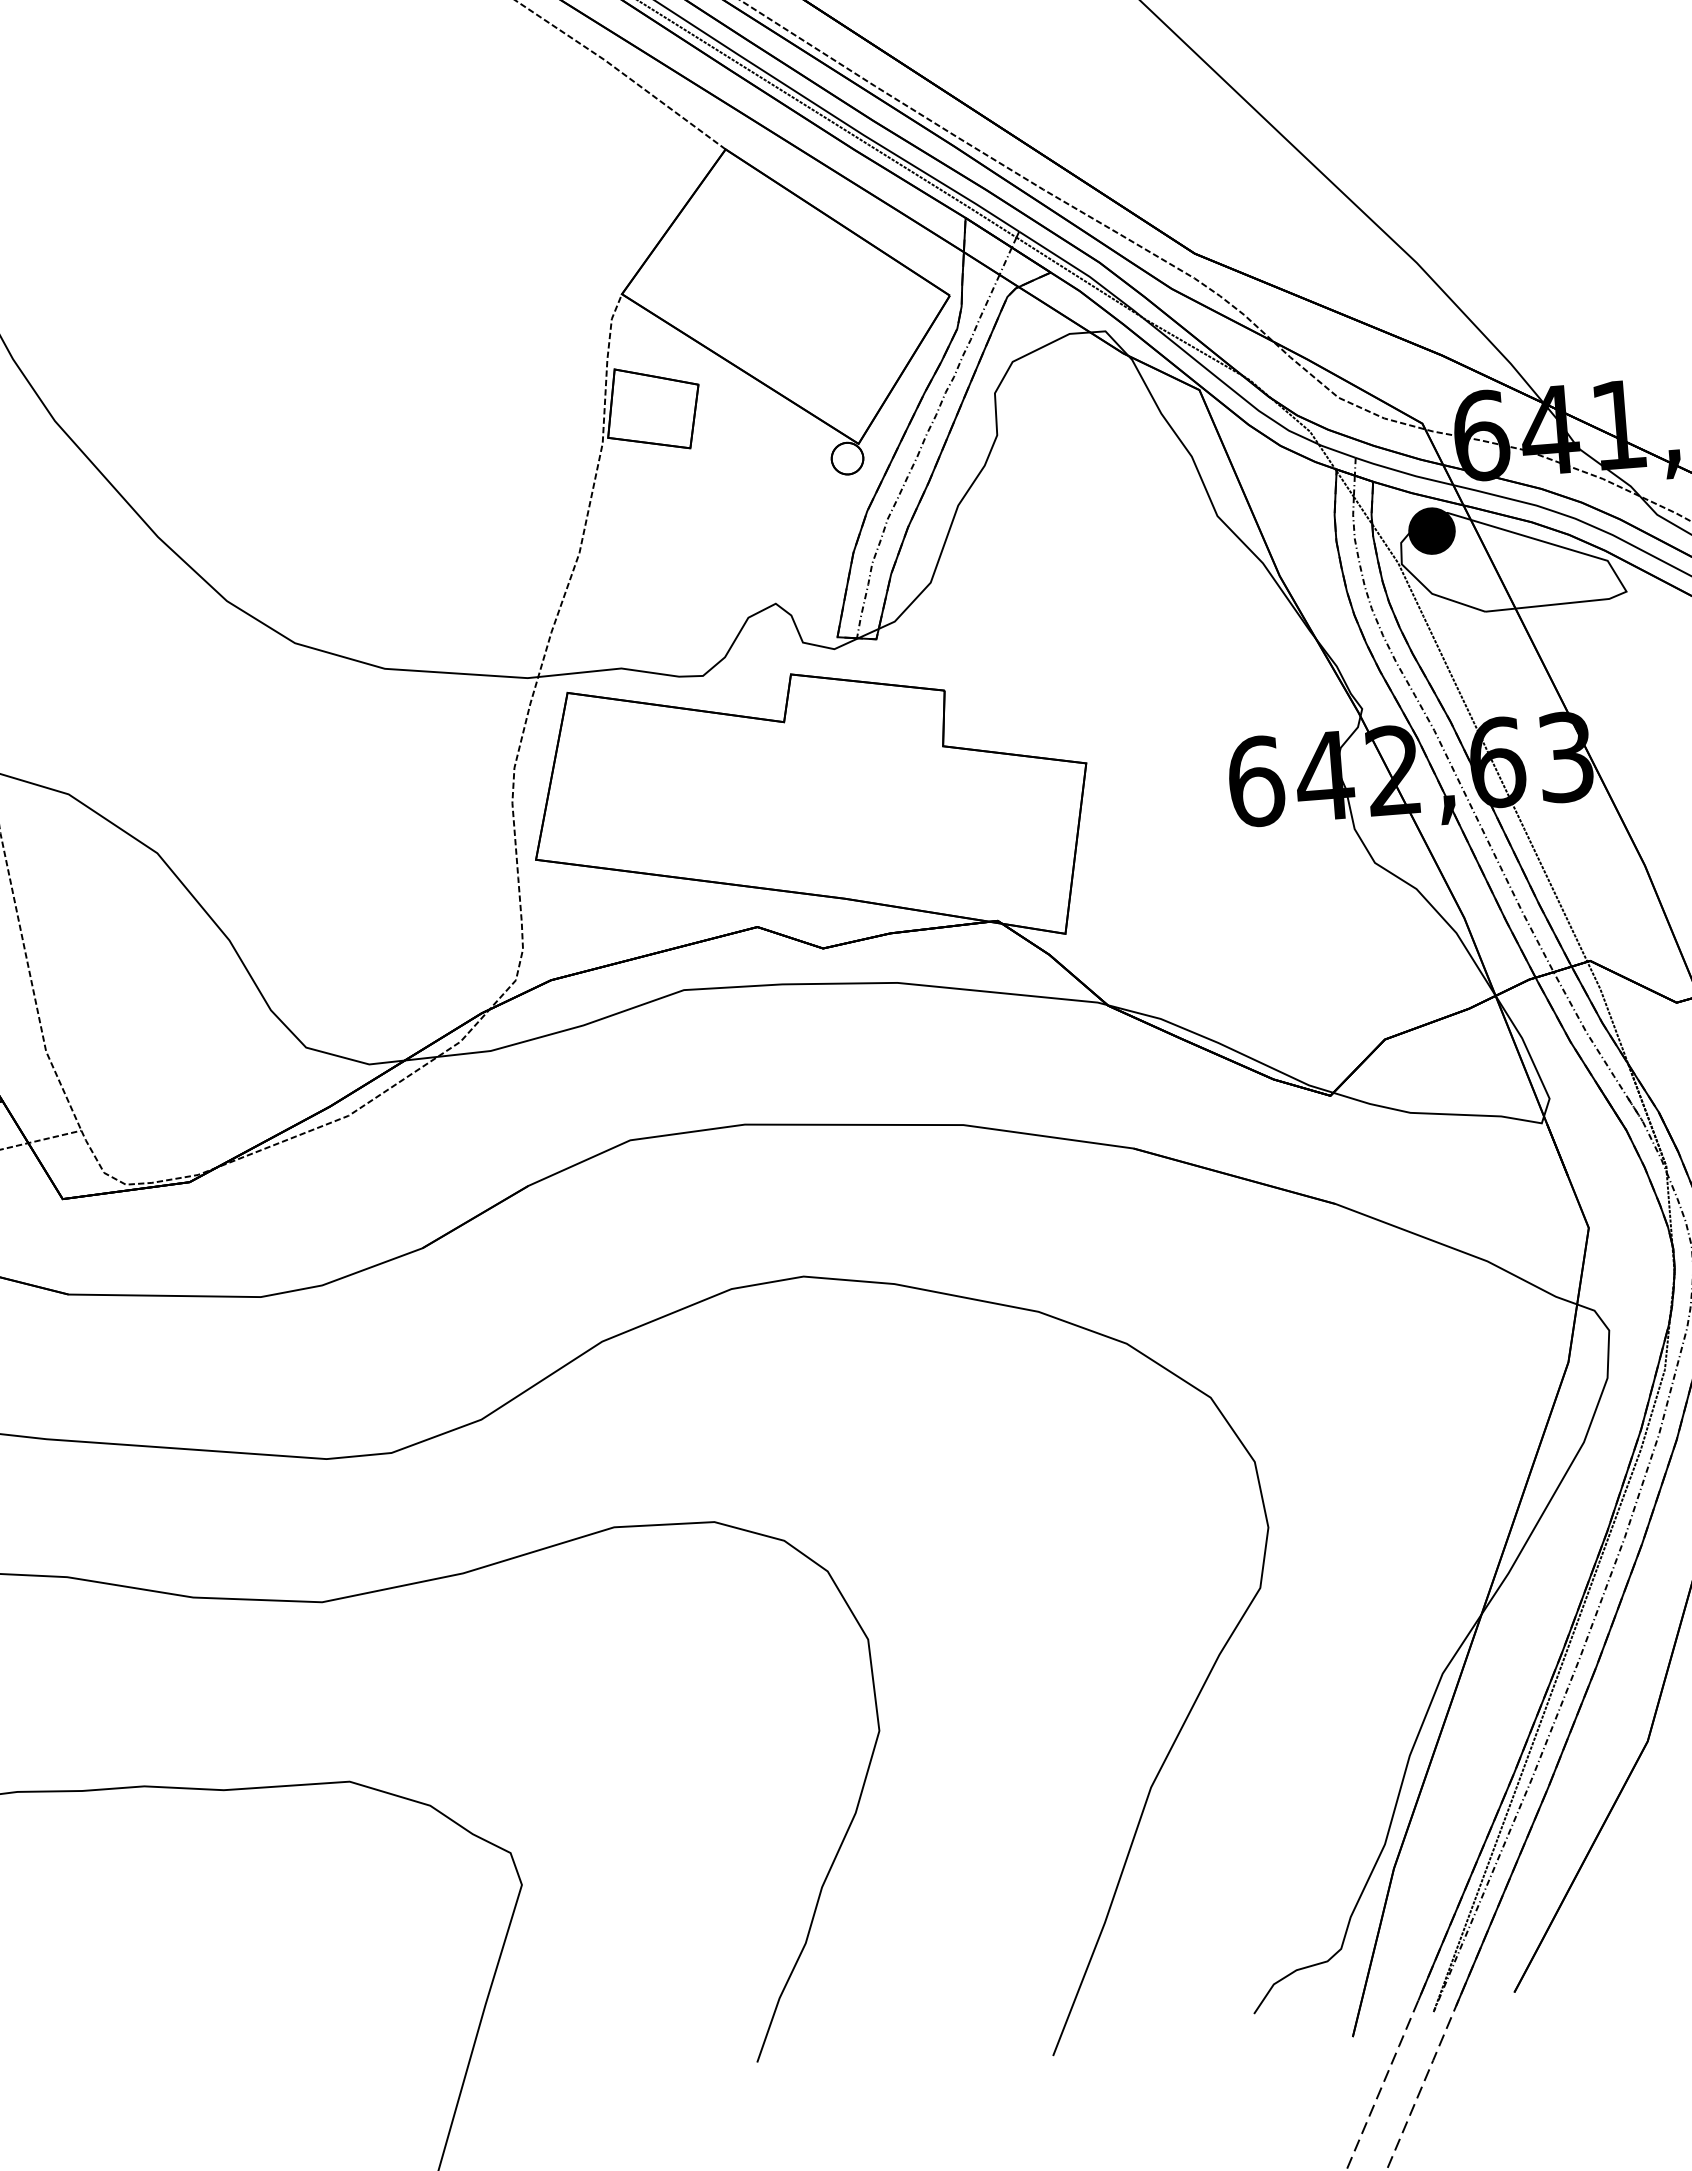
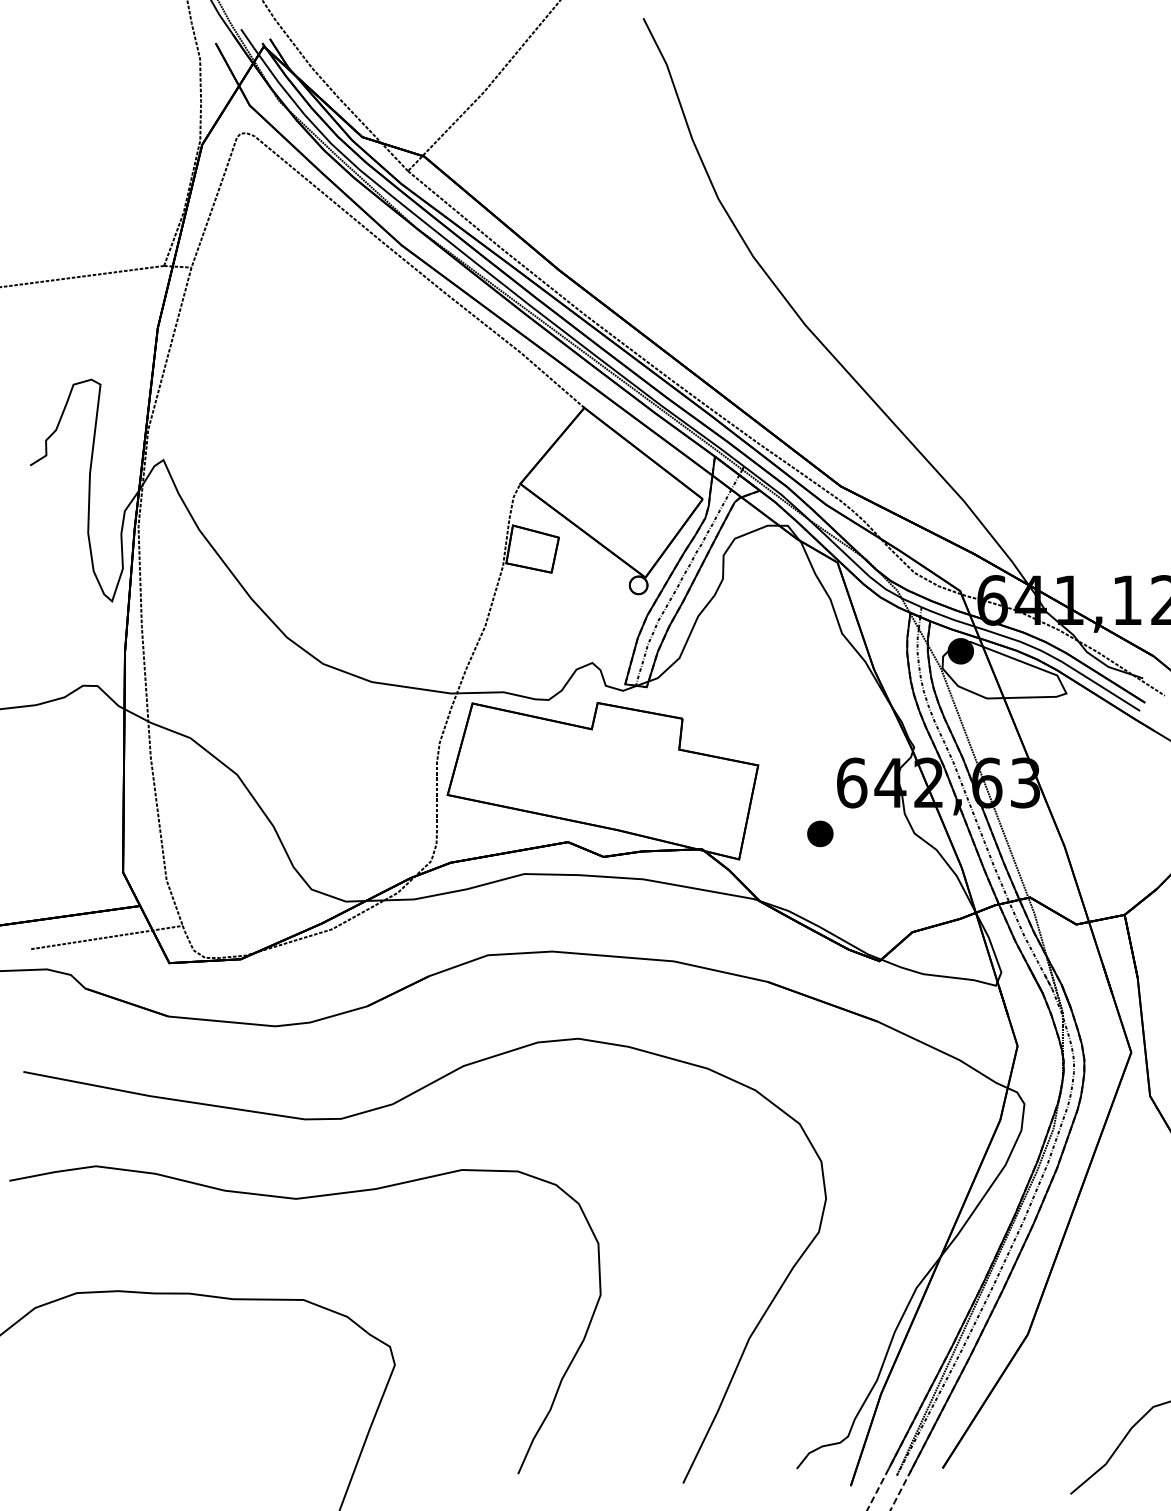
part: (1207, 876) -> (820, 833), added

